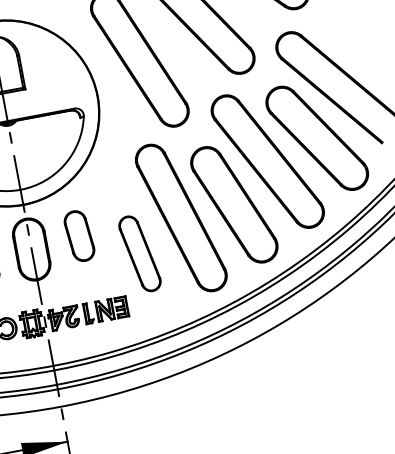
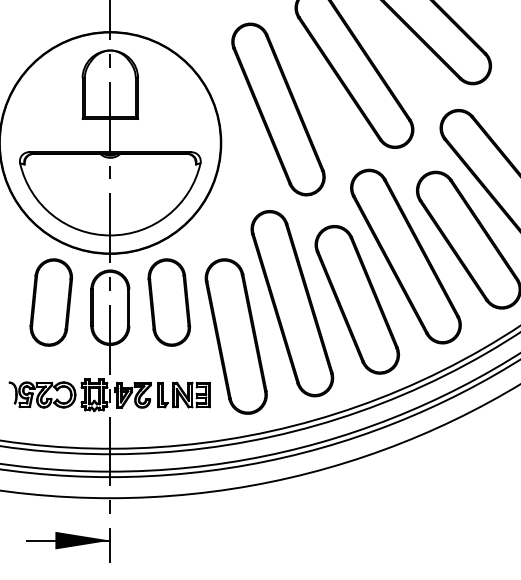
part: (78, 236) -> (168, 302), size x1.43
part: (139, 253) -> (235, 336), size x1.67

